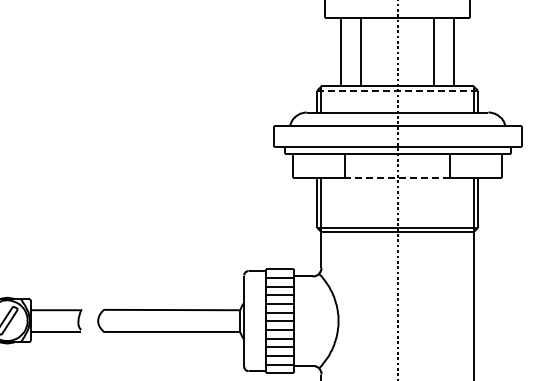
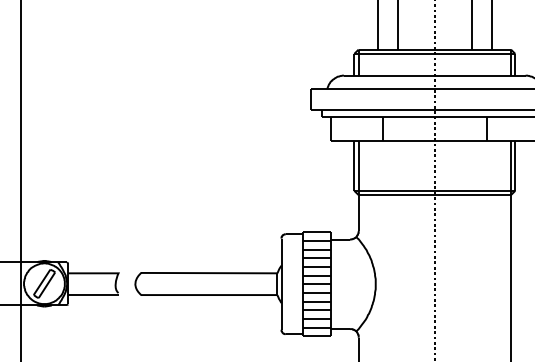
line: (398, 90) -> (435, 53), dashed -> solid
line: (397, 177) -> (434, 140), dashed -> solid

